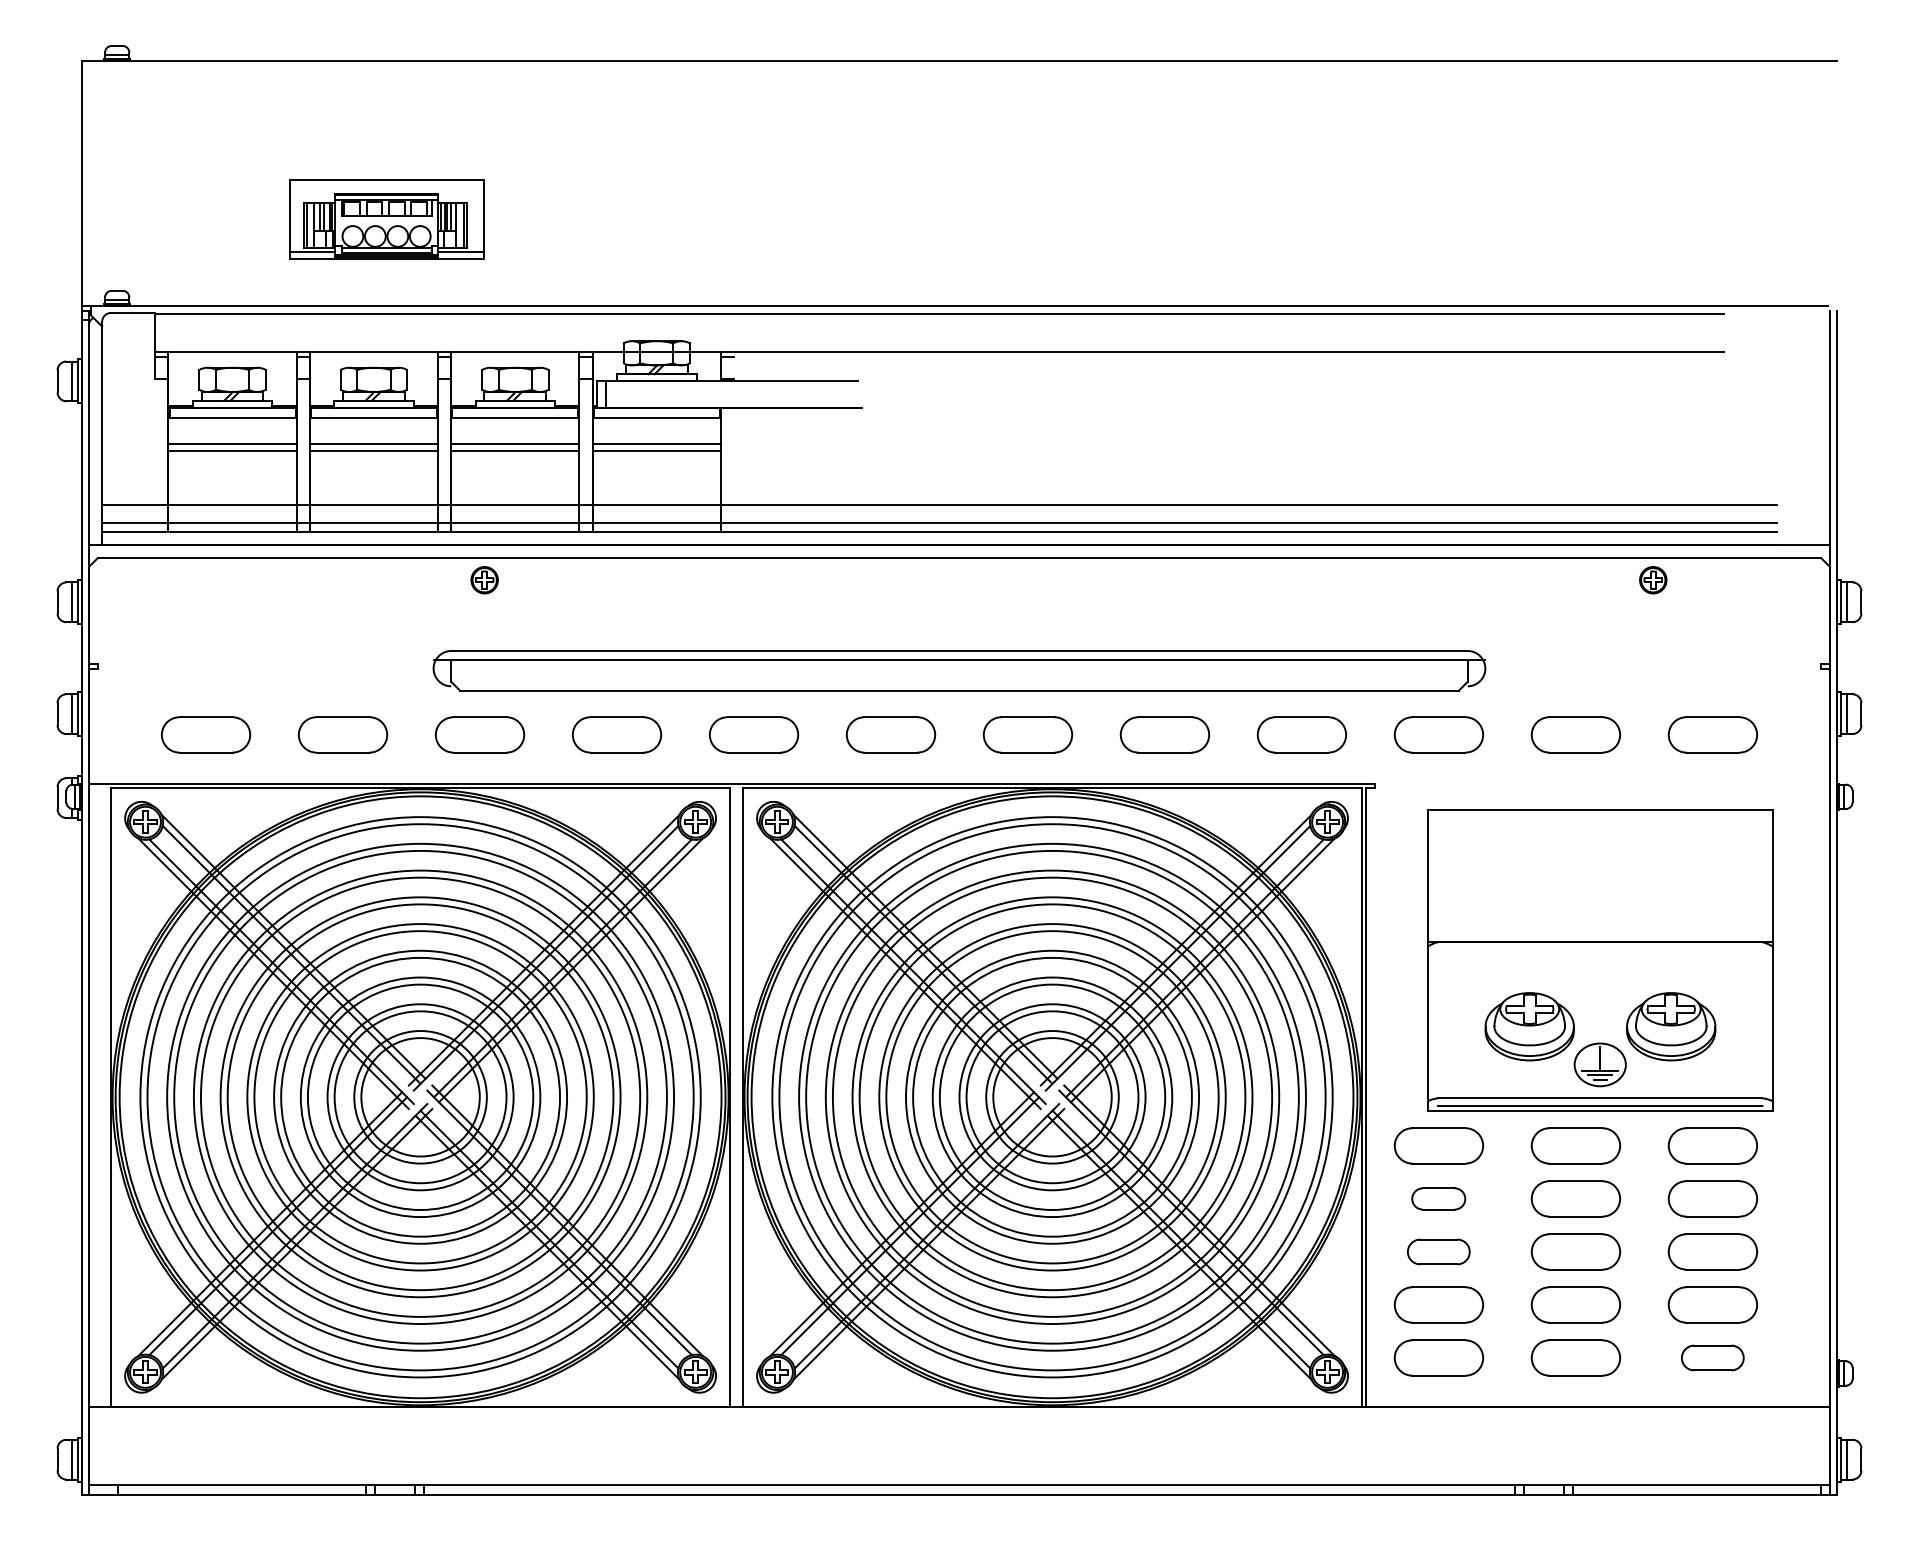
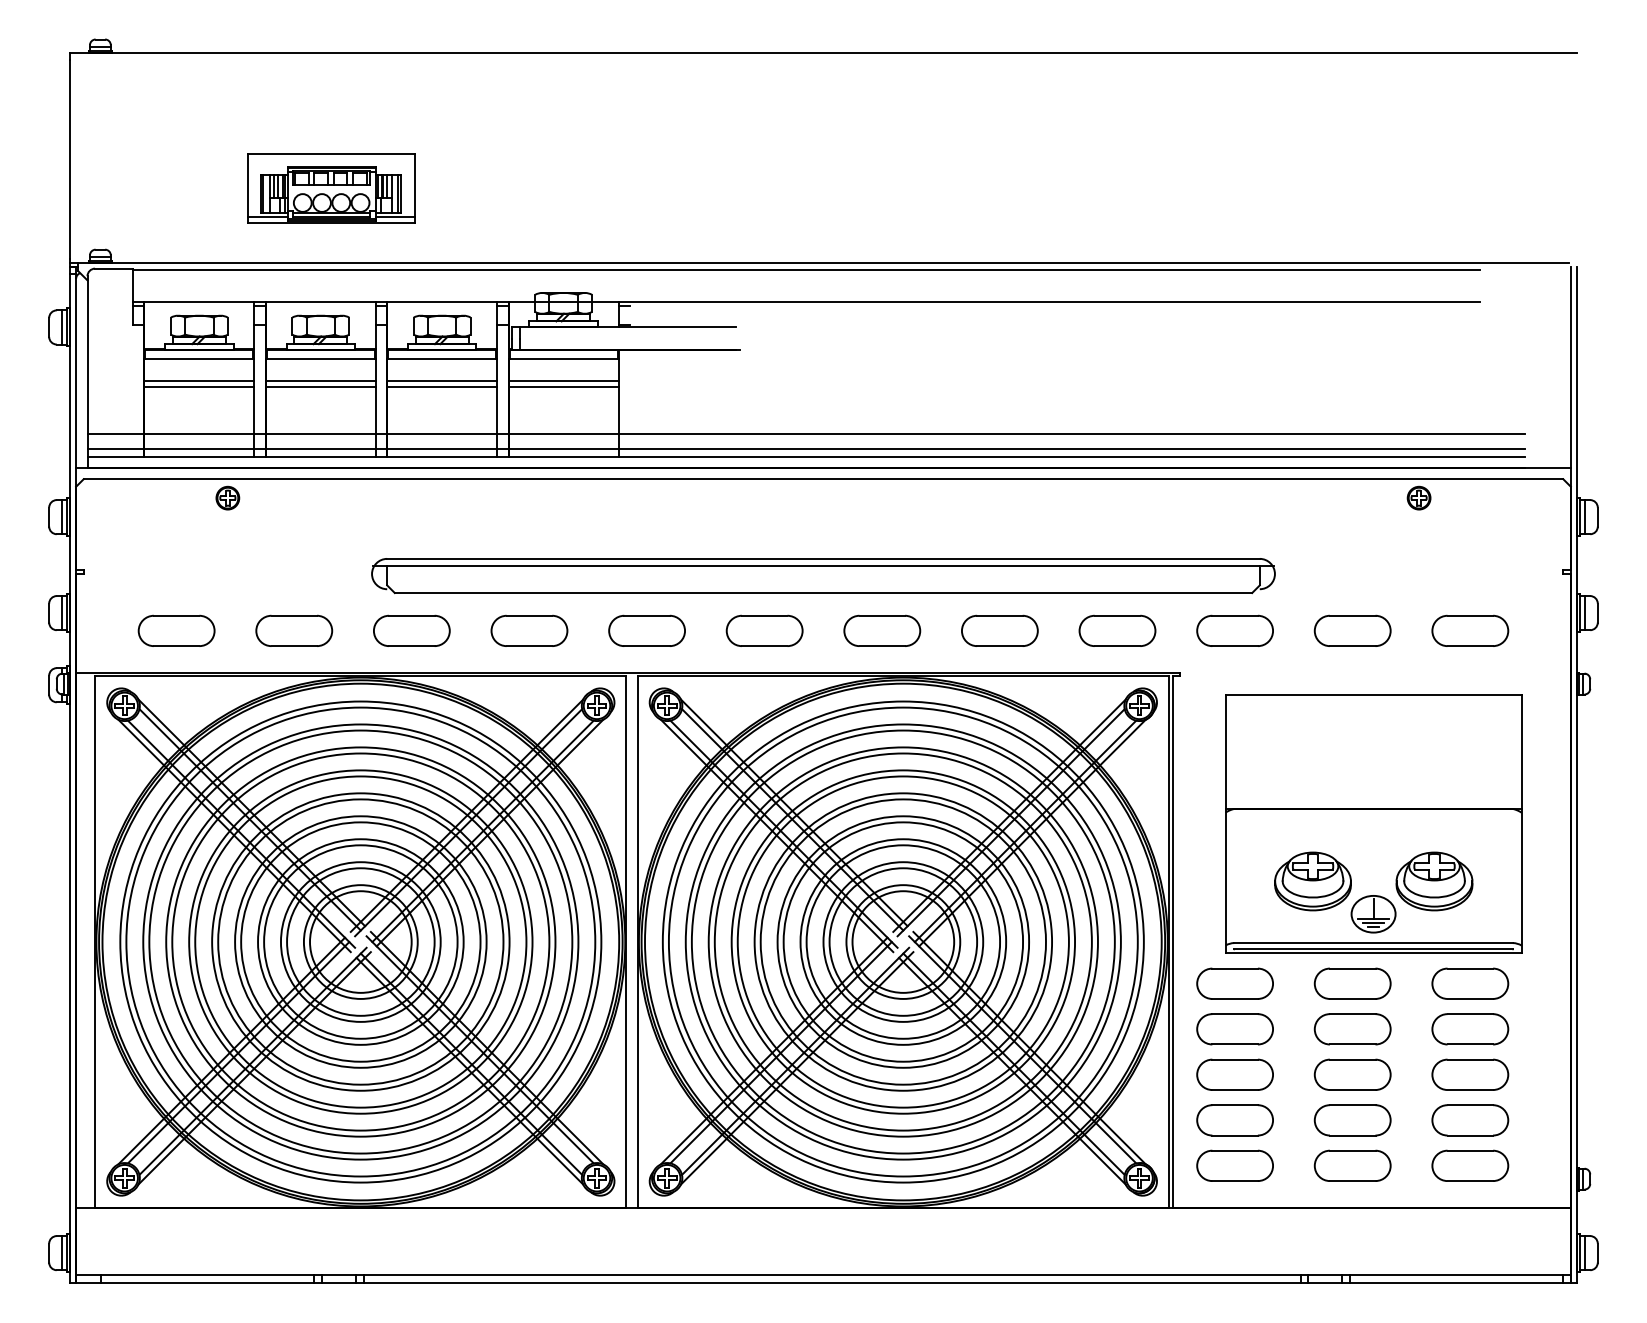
part: (484, 580) -> (227, 498), moved
part: (1438, 1198) -> (1234, 1028), size x1.67
part: (1438, 1251) -> (1234, 1074), size x1.43
part: (1712, 1357) -> (1469, 1165), size x1.43

